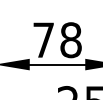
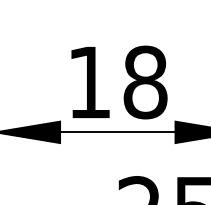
text: (43, 39) -> (89, 81), 78 -> 18

